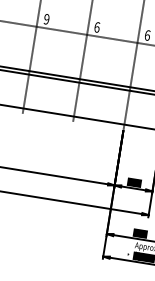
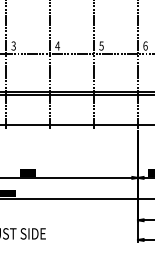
text: (46, 18) -> (57, 45), 9 -> 4
text: (97, 26) -> (101, 45), 6 -> 5

